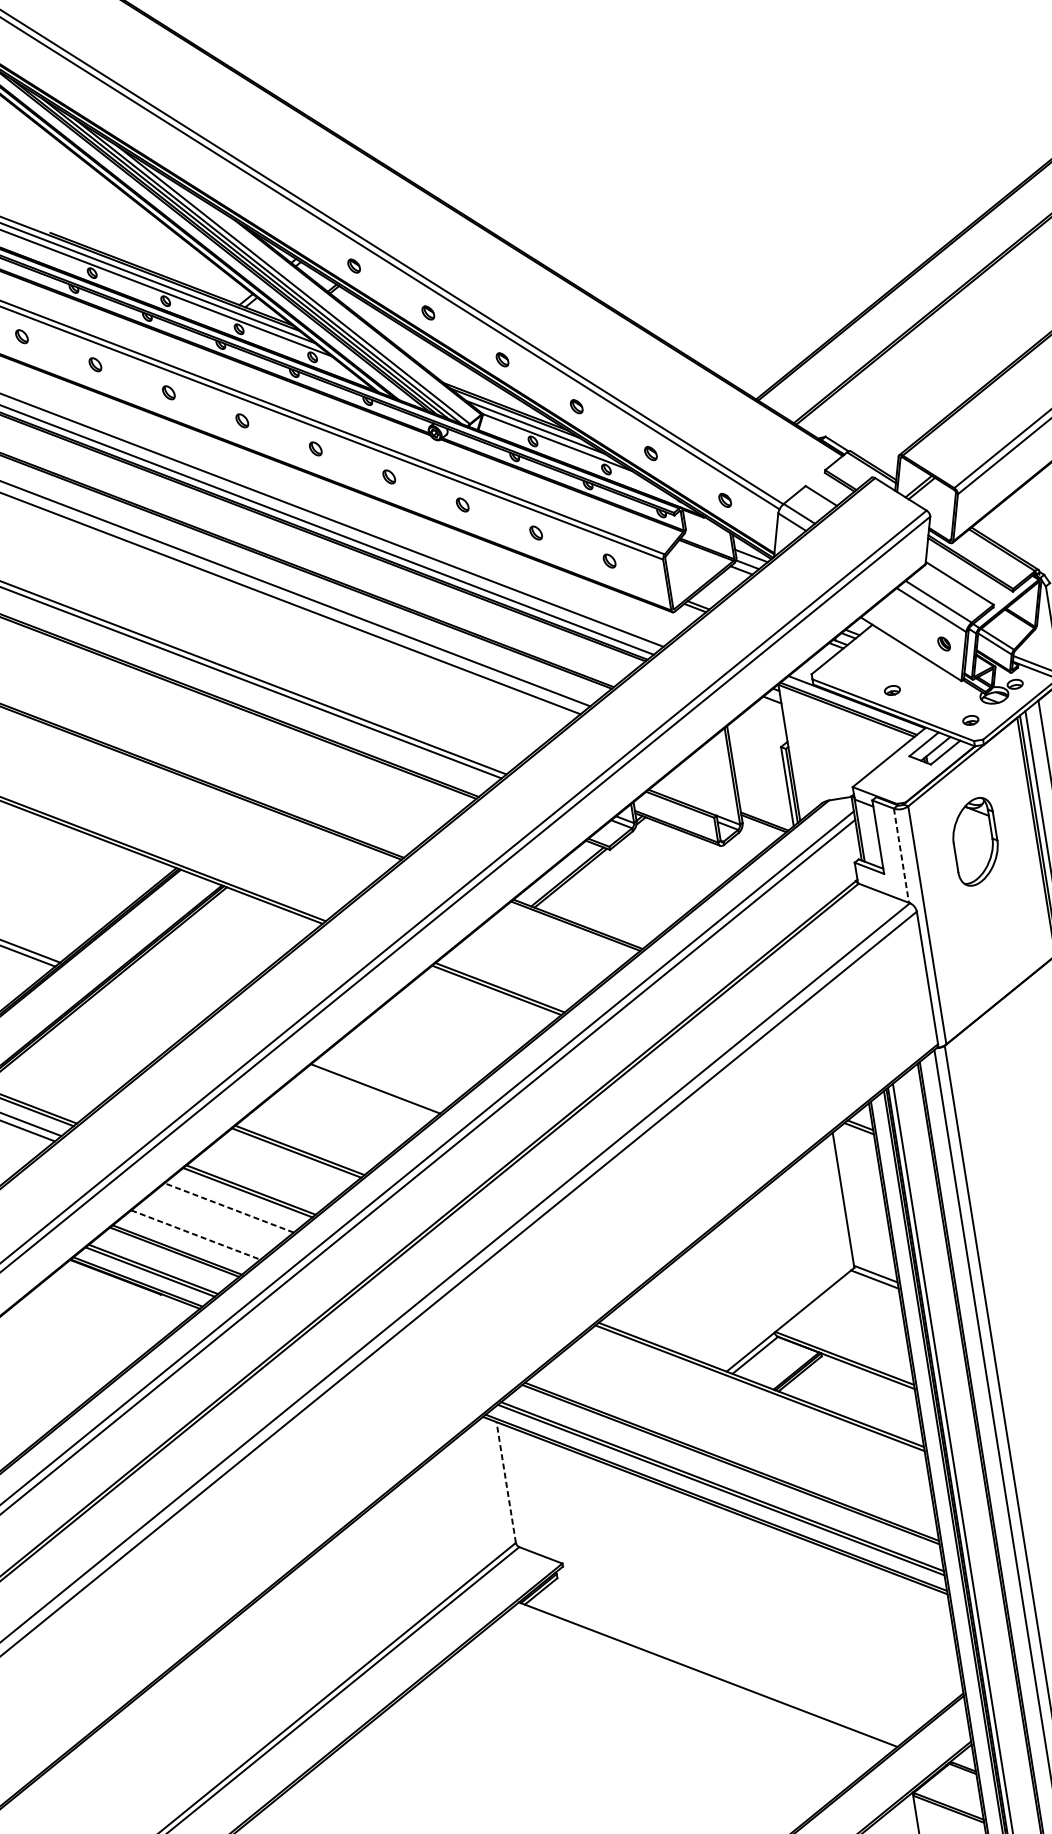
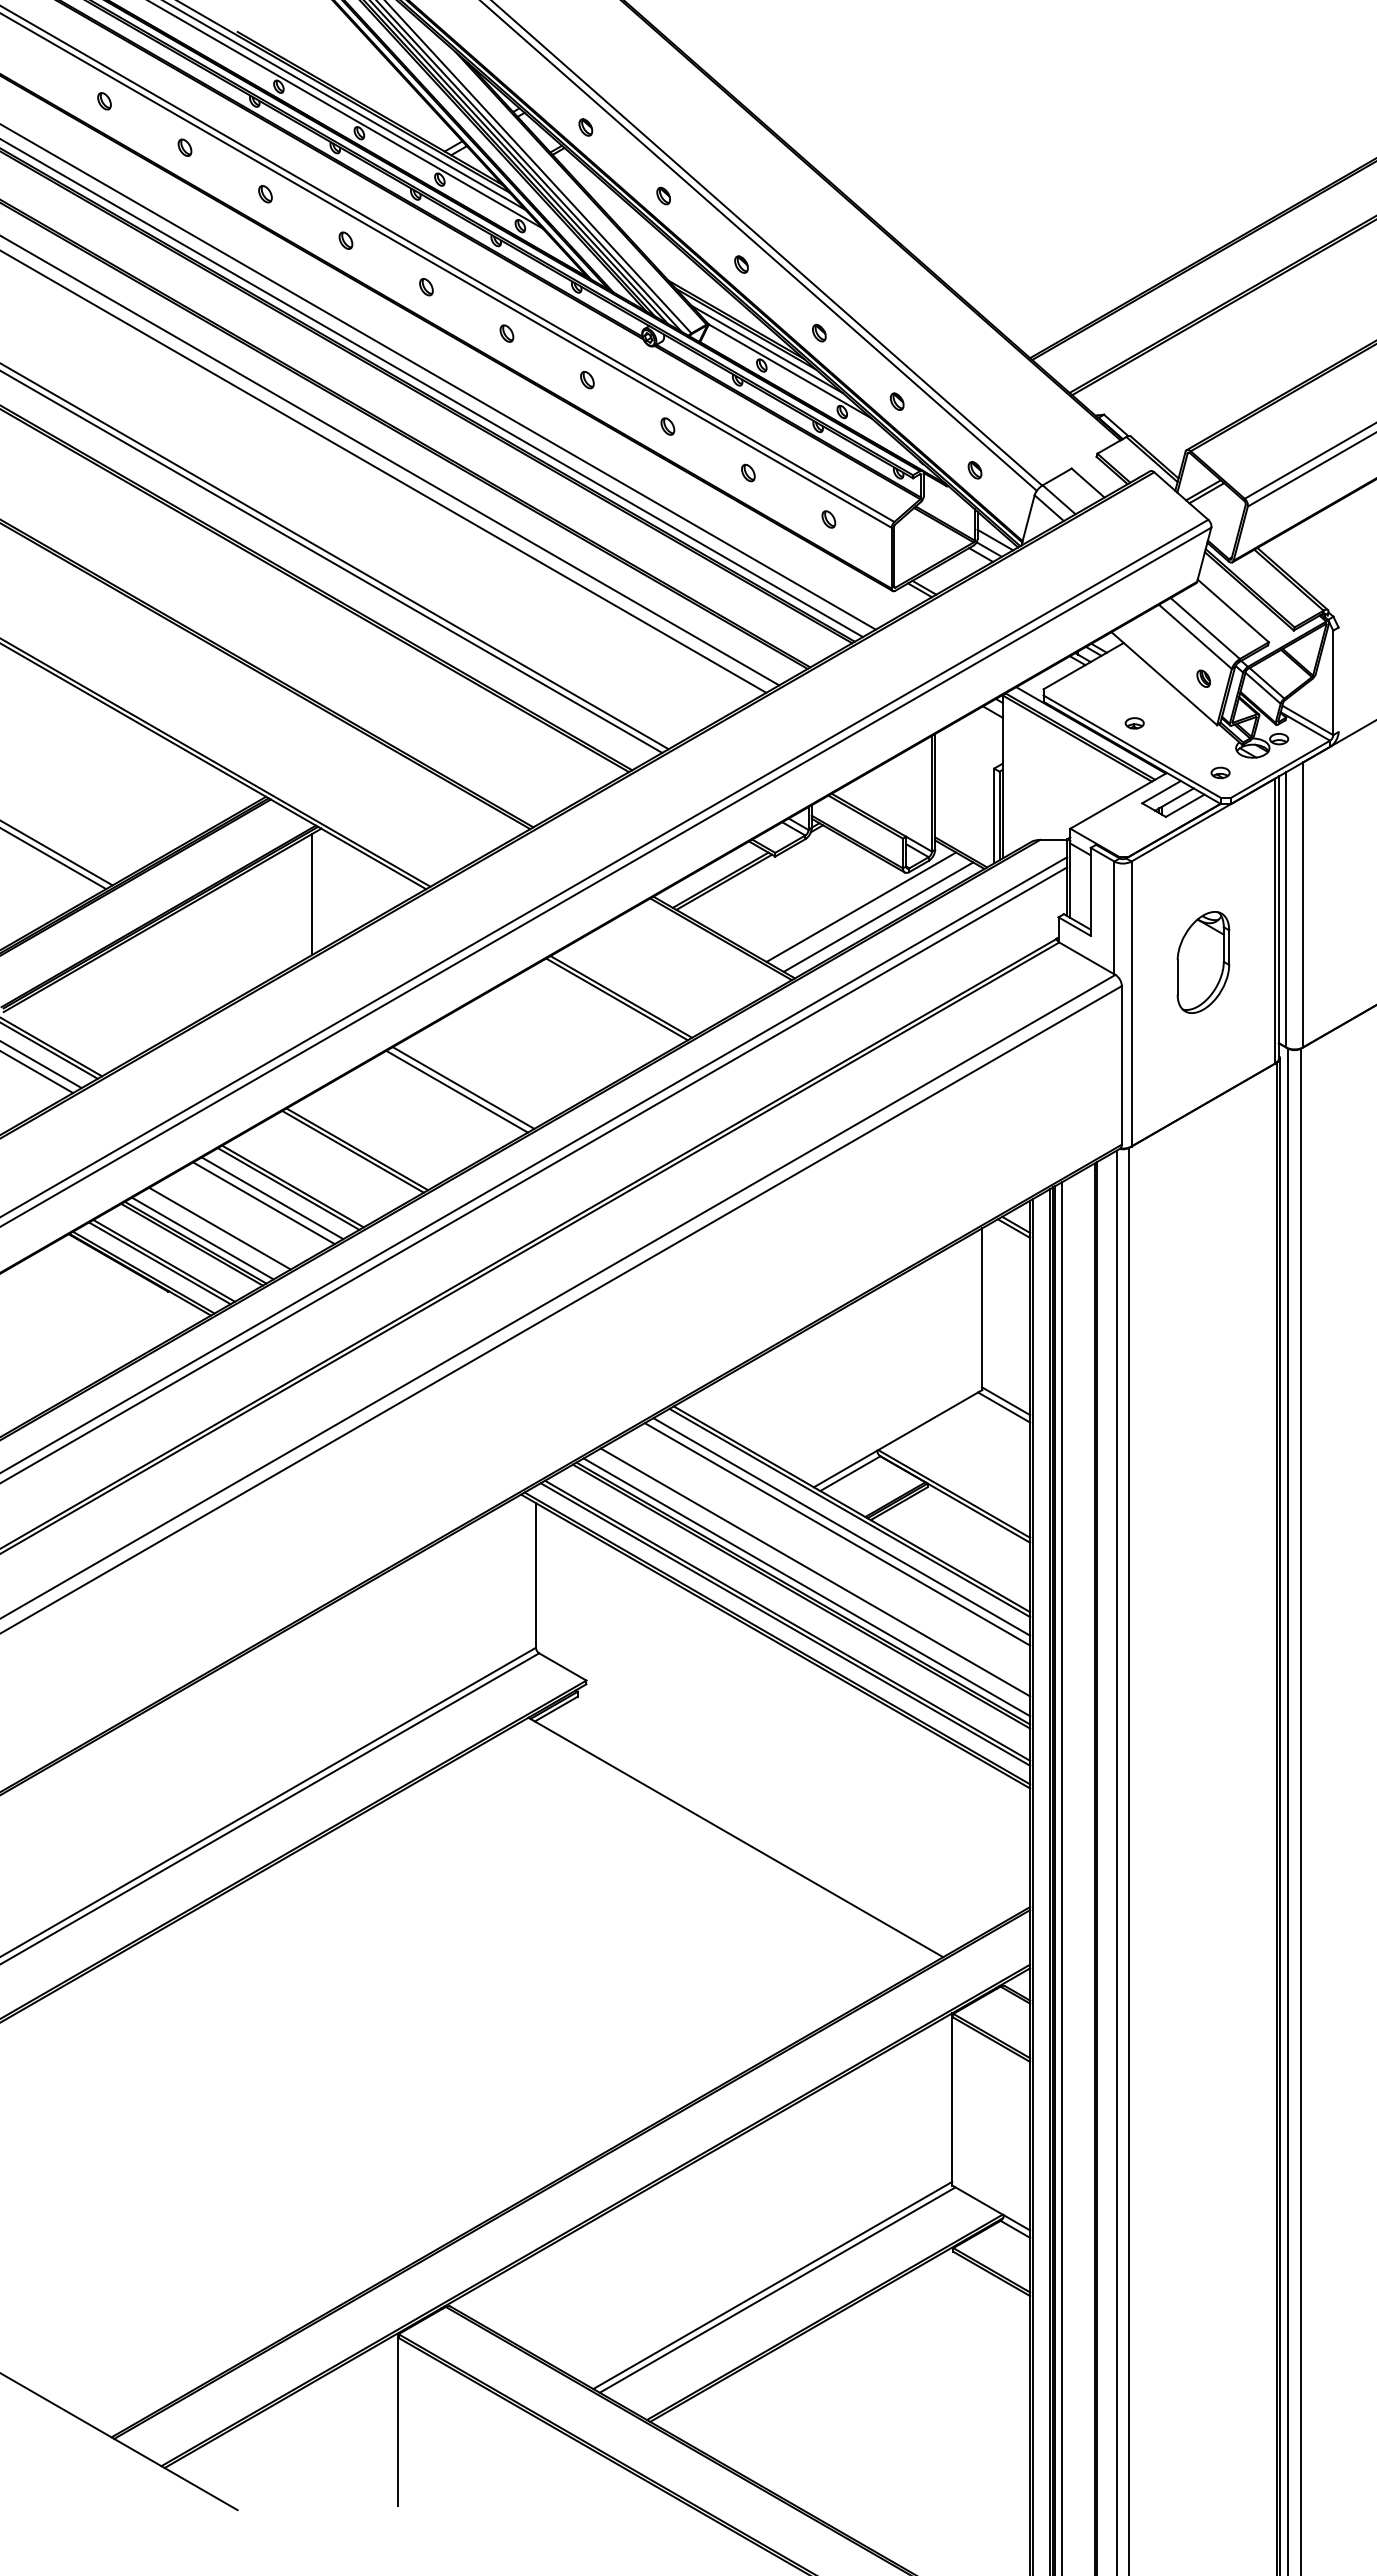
part: (975, 841) -> (1203, 962), moved
line: (901, 856) -> (1114, 918), dashed -> solid
line: (688, 880) -> (861, 906), added
line: (704, 886) -> (878, 916), added
line: (227, 943) -> (311, 894), added
line: (380, 1084) -> (463, 1087), added
line: (235, 1202) -> (272, 1198), added
line: (229, 1208) -> (264, 1203), dashed -> solid
line: (196, 1234) -> (220, 1228), dashed -> solid
line: (182, 1245) -> (202, 1238), added
line: (754, 1400) -> (841, 1526), added
line: (752, 1407) -> (837, 1534), added
line: (739, 1442) -> (815, 1572), added
line: (733, 1456) -> (806, 1587), added
line: (505, 1481) -> (535, 1574), dashed -> solid

